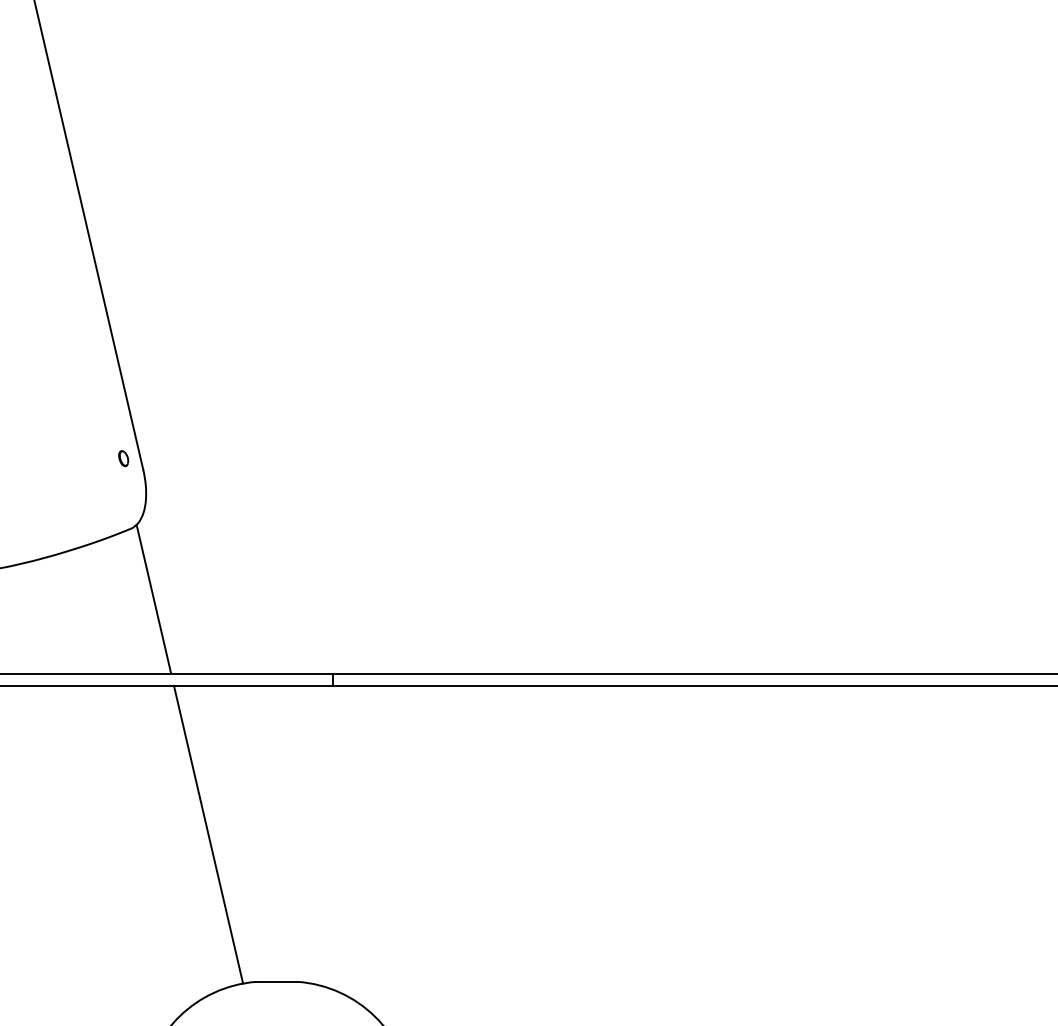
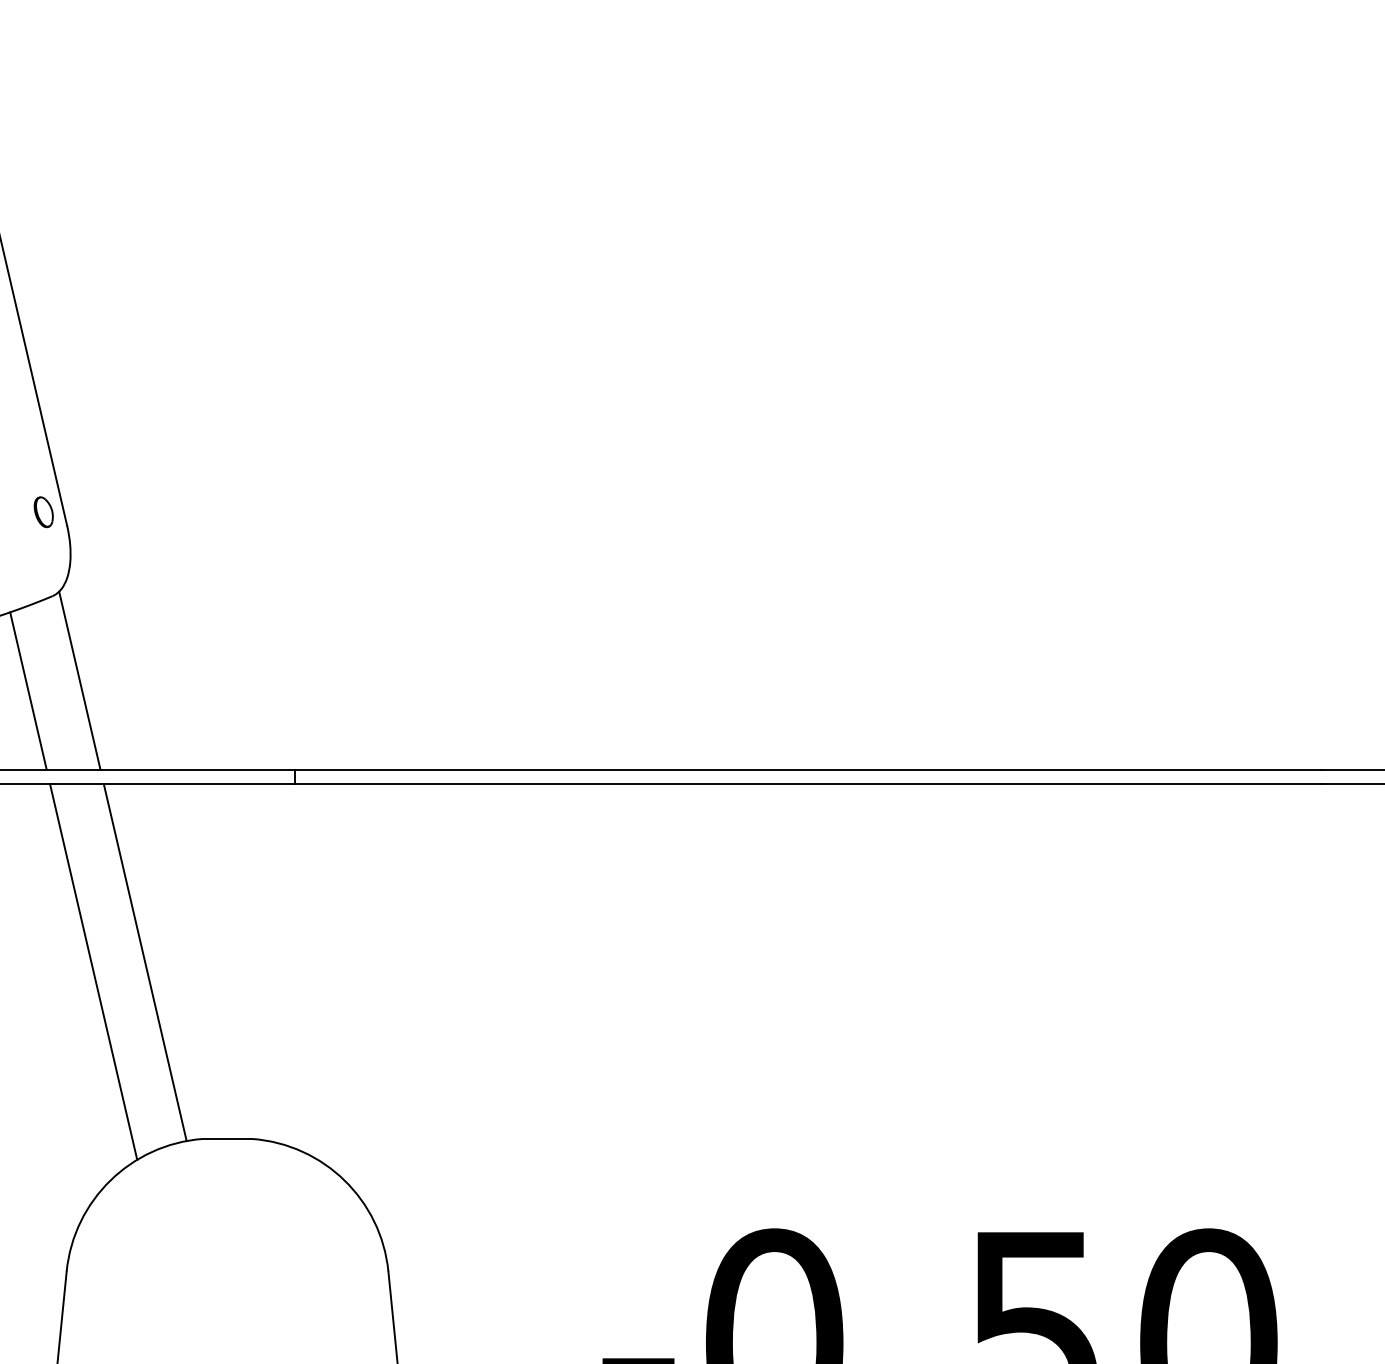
part: (123, 458) -> (43, 512), size x1.67
line: (111, 607) -> (28, 690), added
line: (165, 842) -> (93, 971), added

